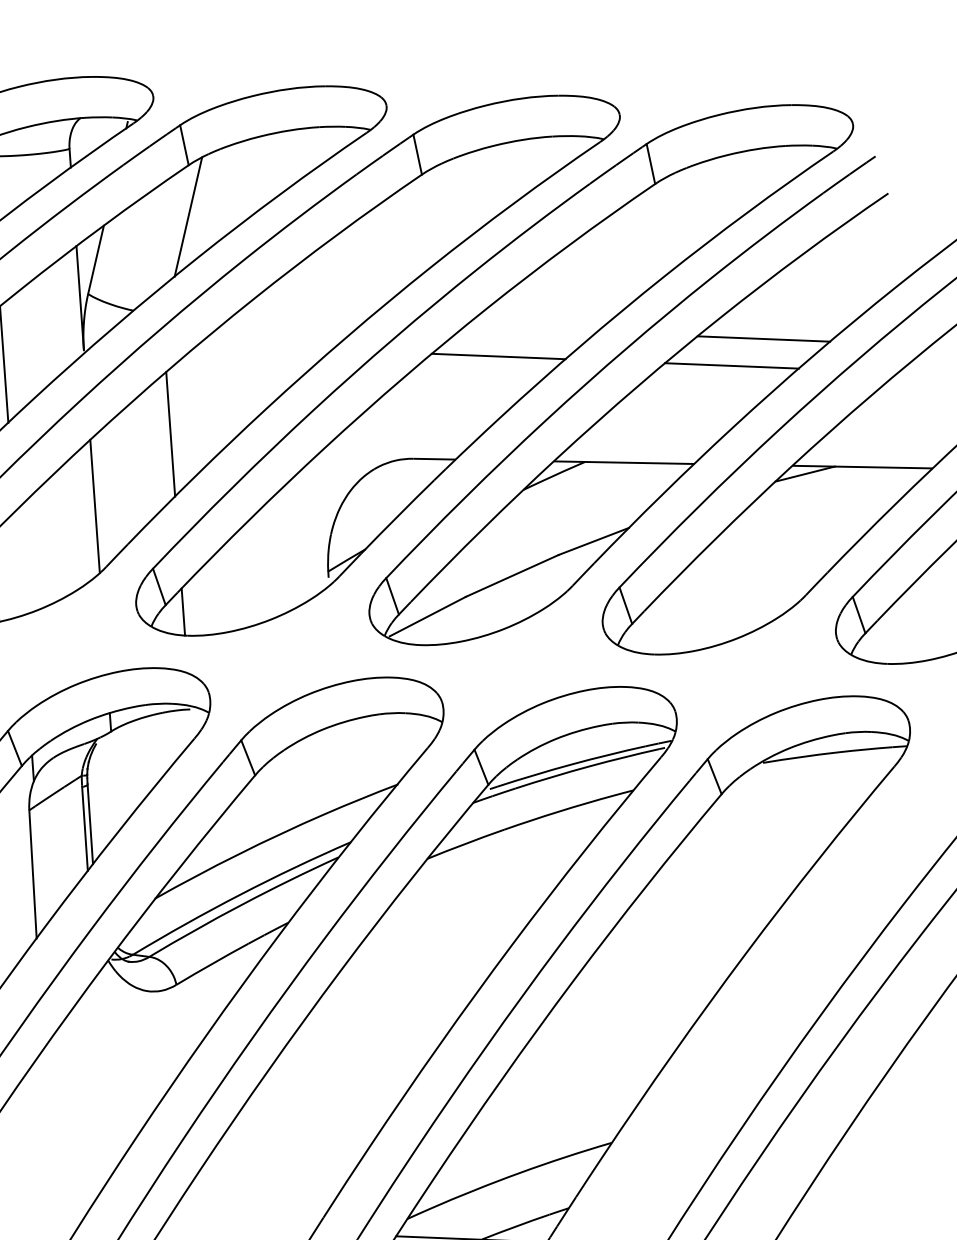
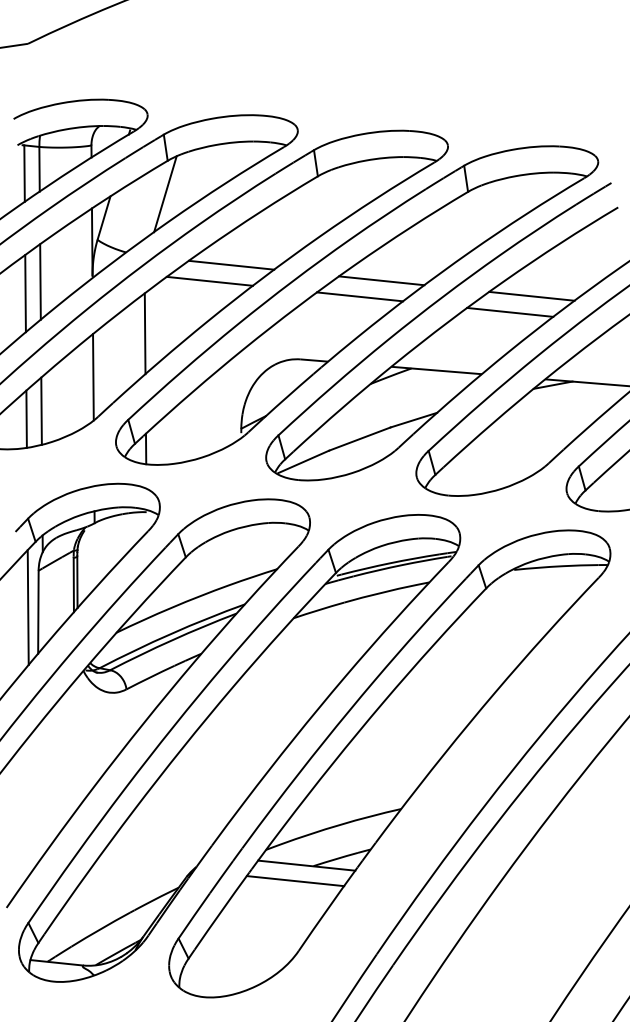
line: (297, 319) -> (231, 264), added
line: (530, 329) -> (381, 280), added
line: (264, 345) -> (209, 280), added
line: (18, 562) -> (41, 410), added
line: (15, 868) -> (27, 607), added

